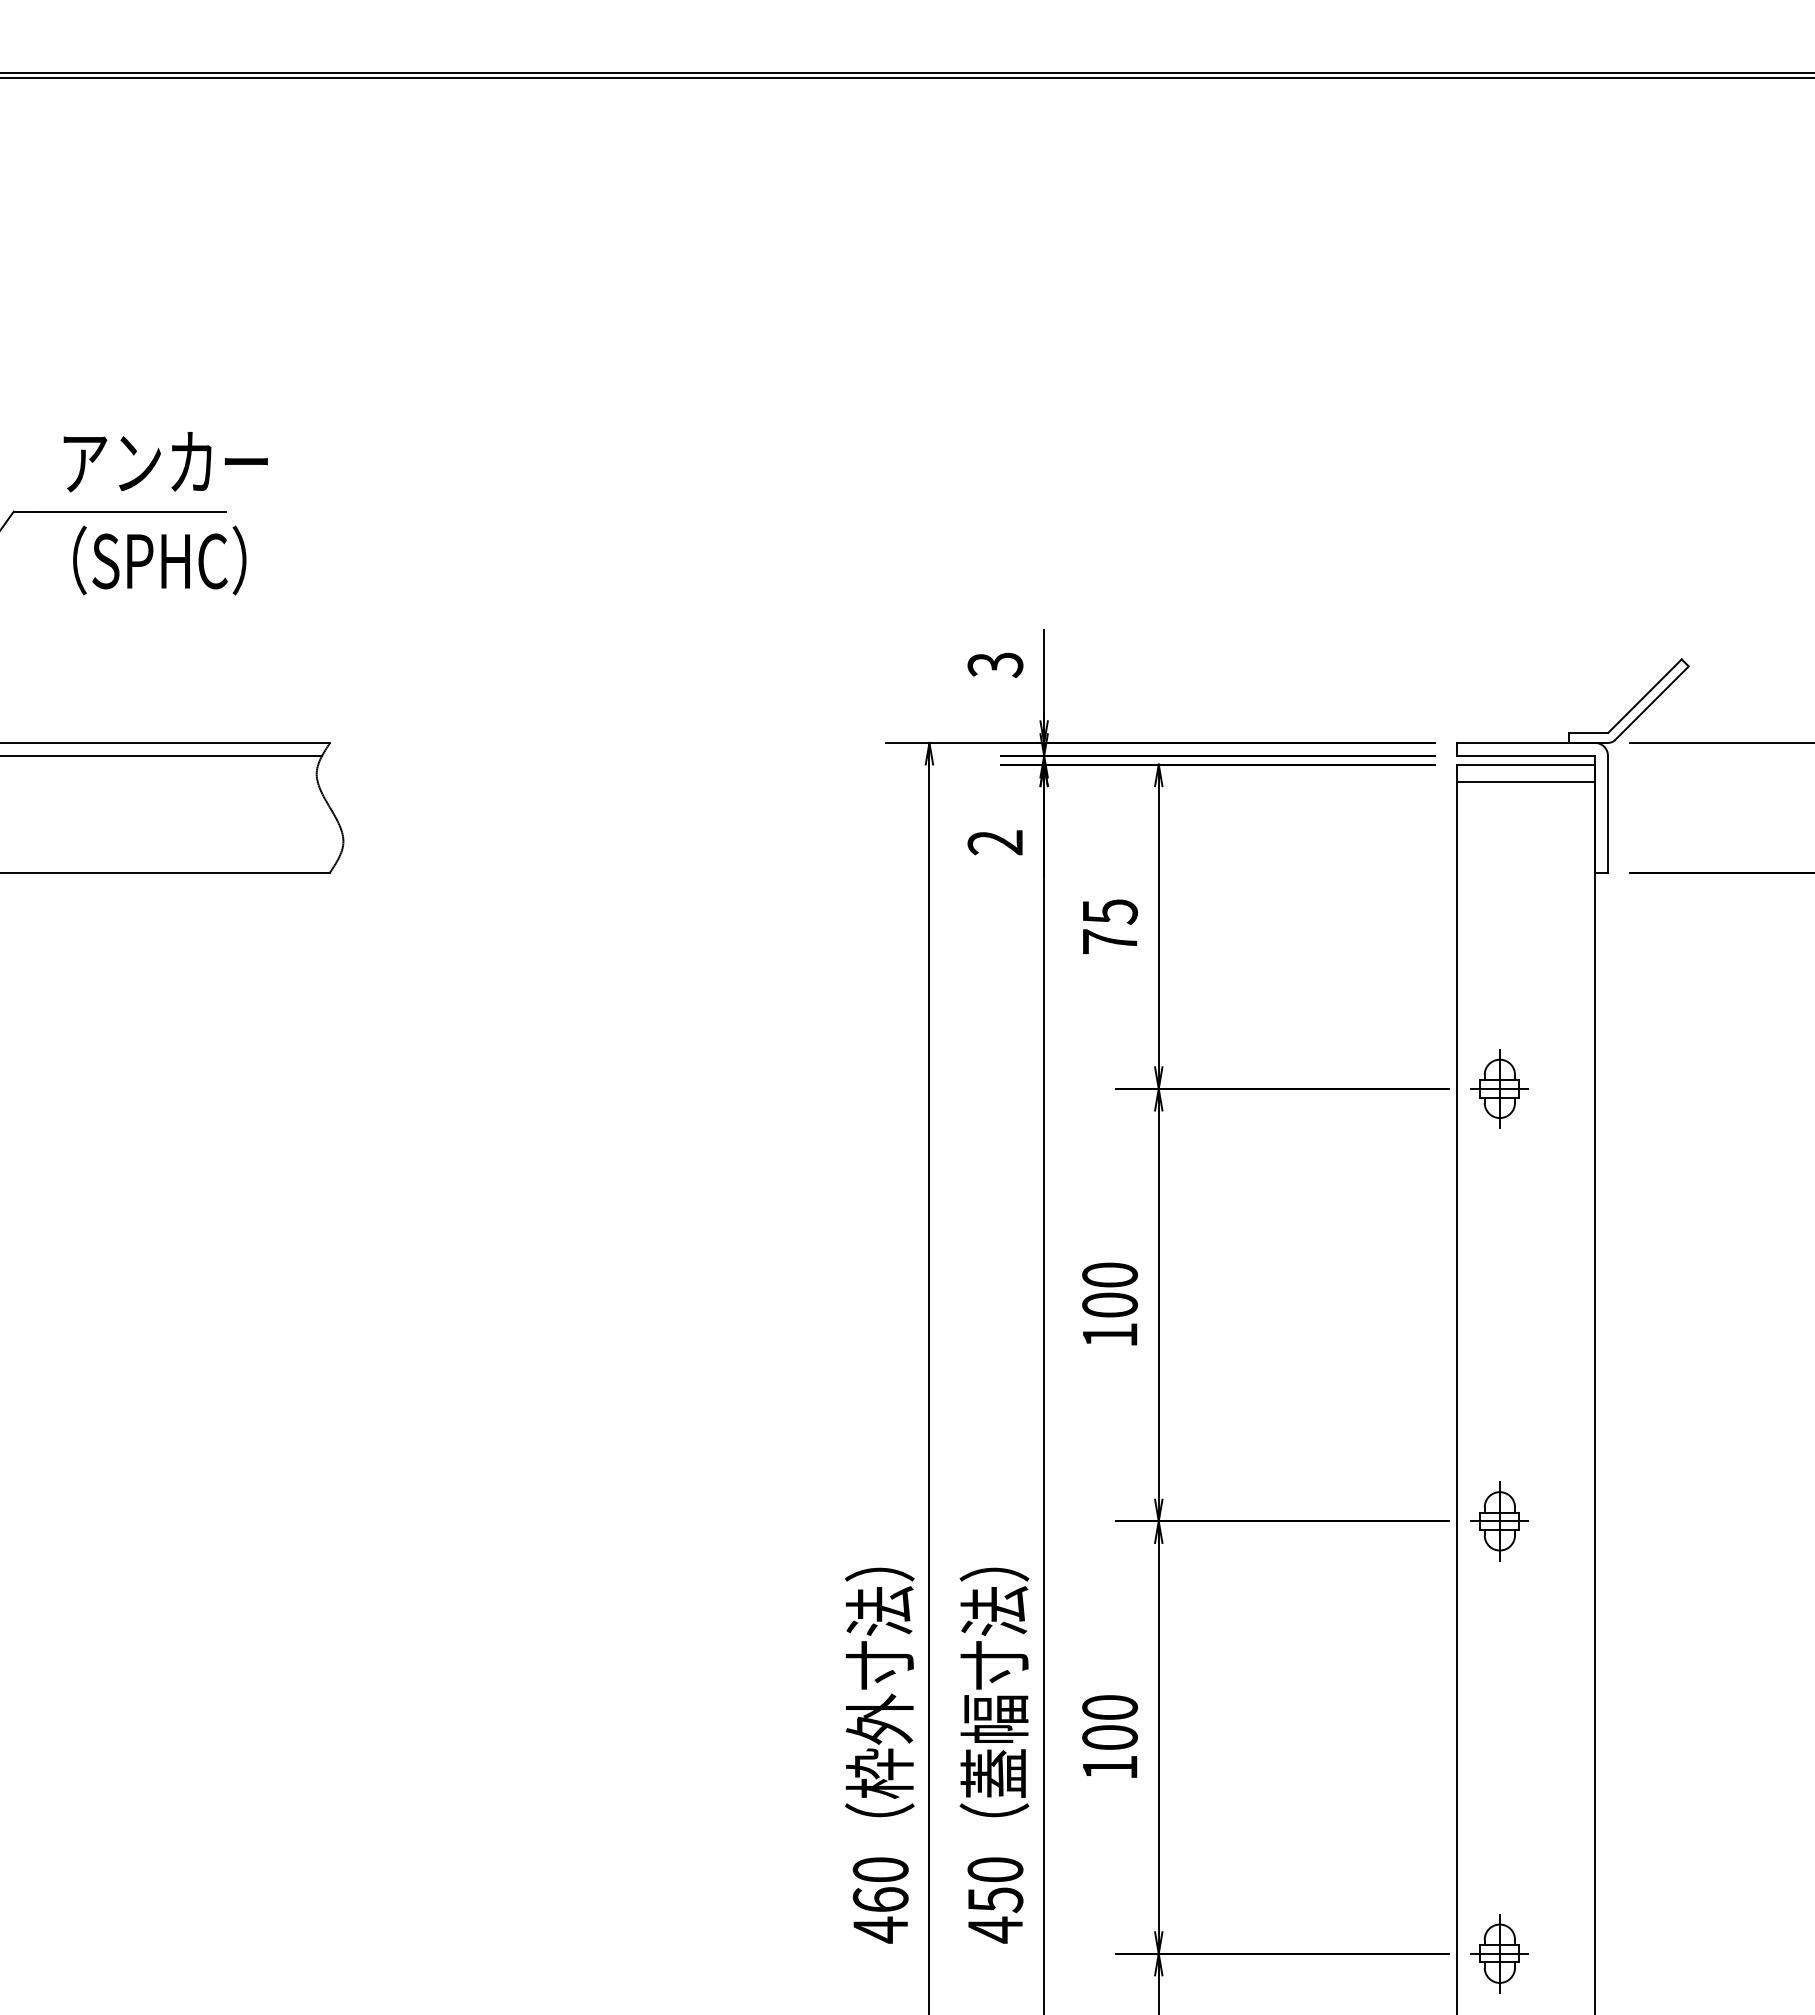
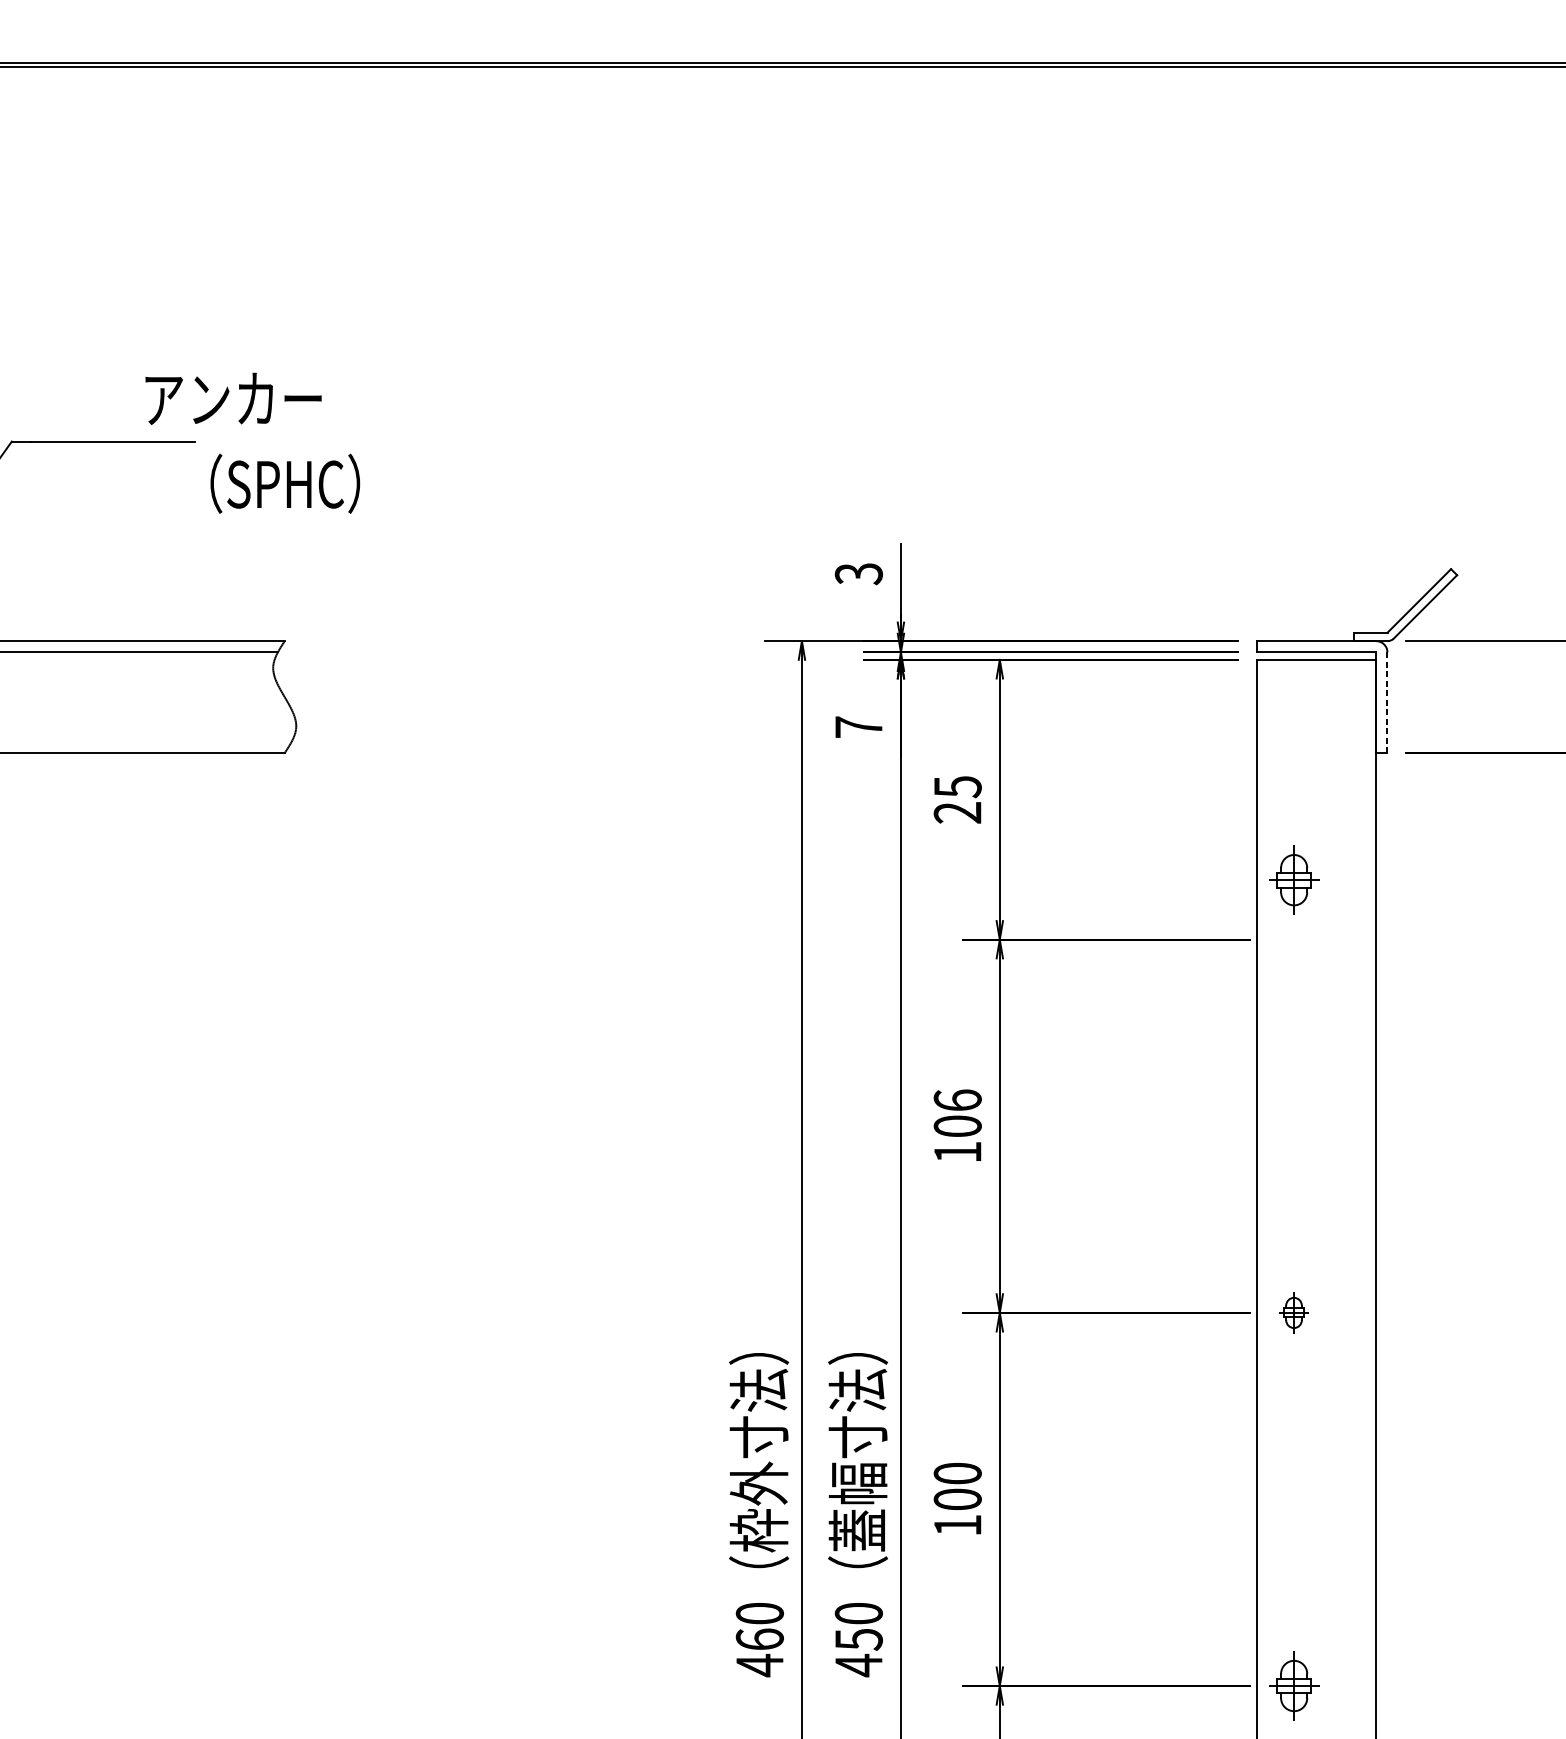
text: (165, 462) -> (233, 399), moved
text: (159, 560) -> (285, 483), moved
line: (1525, 781) -> (1316, 674), removed
line: (1607, 813) -> (1387, 702), solid -> dashed
text: (994, 842) -> (858, 727), 2 -> 7
text: (1109, 941) -> (957, 812), 75 -> 25
part: (1499, 1088) -> (1293, 879), moved
text: (1109, 1274) -> (957, 1099), 100 -> 106
part: (1499, 1521) -> (1293, 1313), size x0.6

